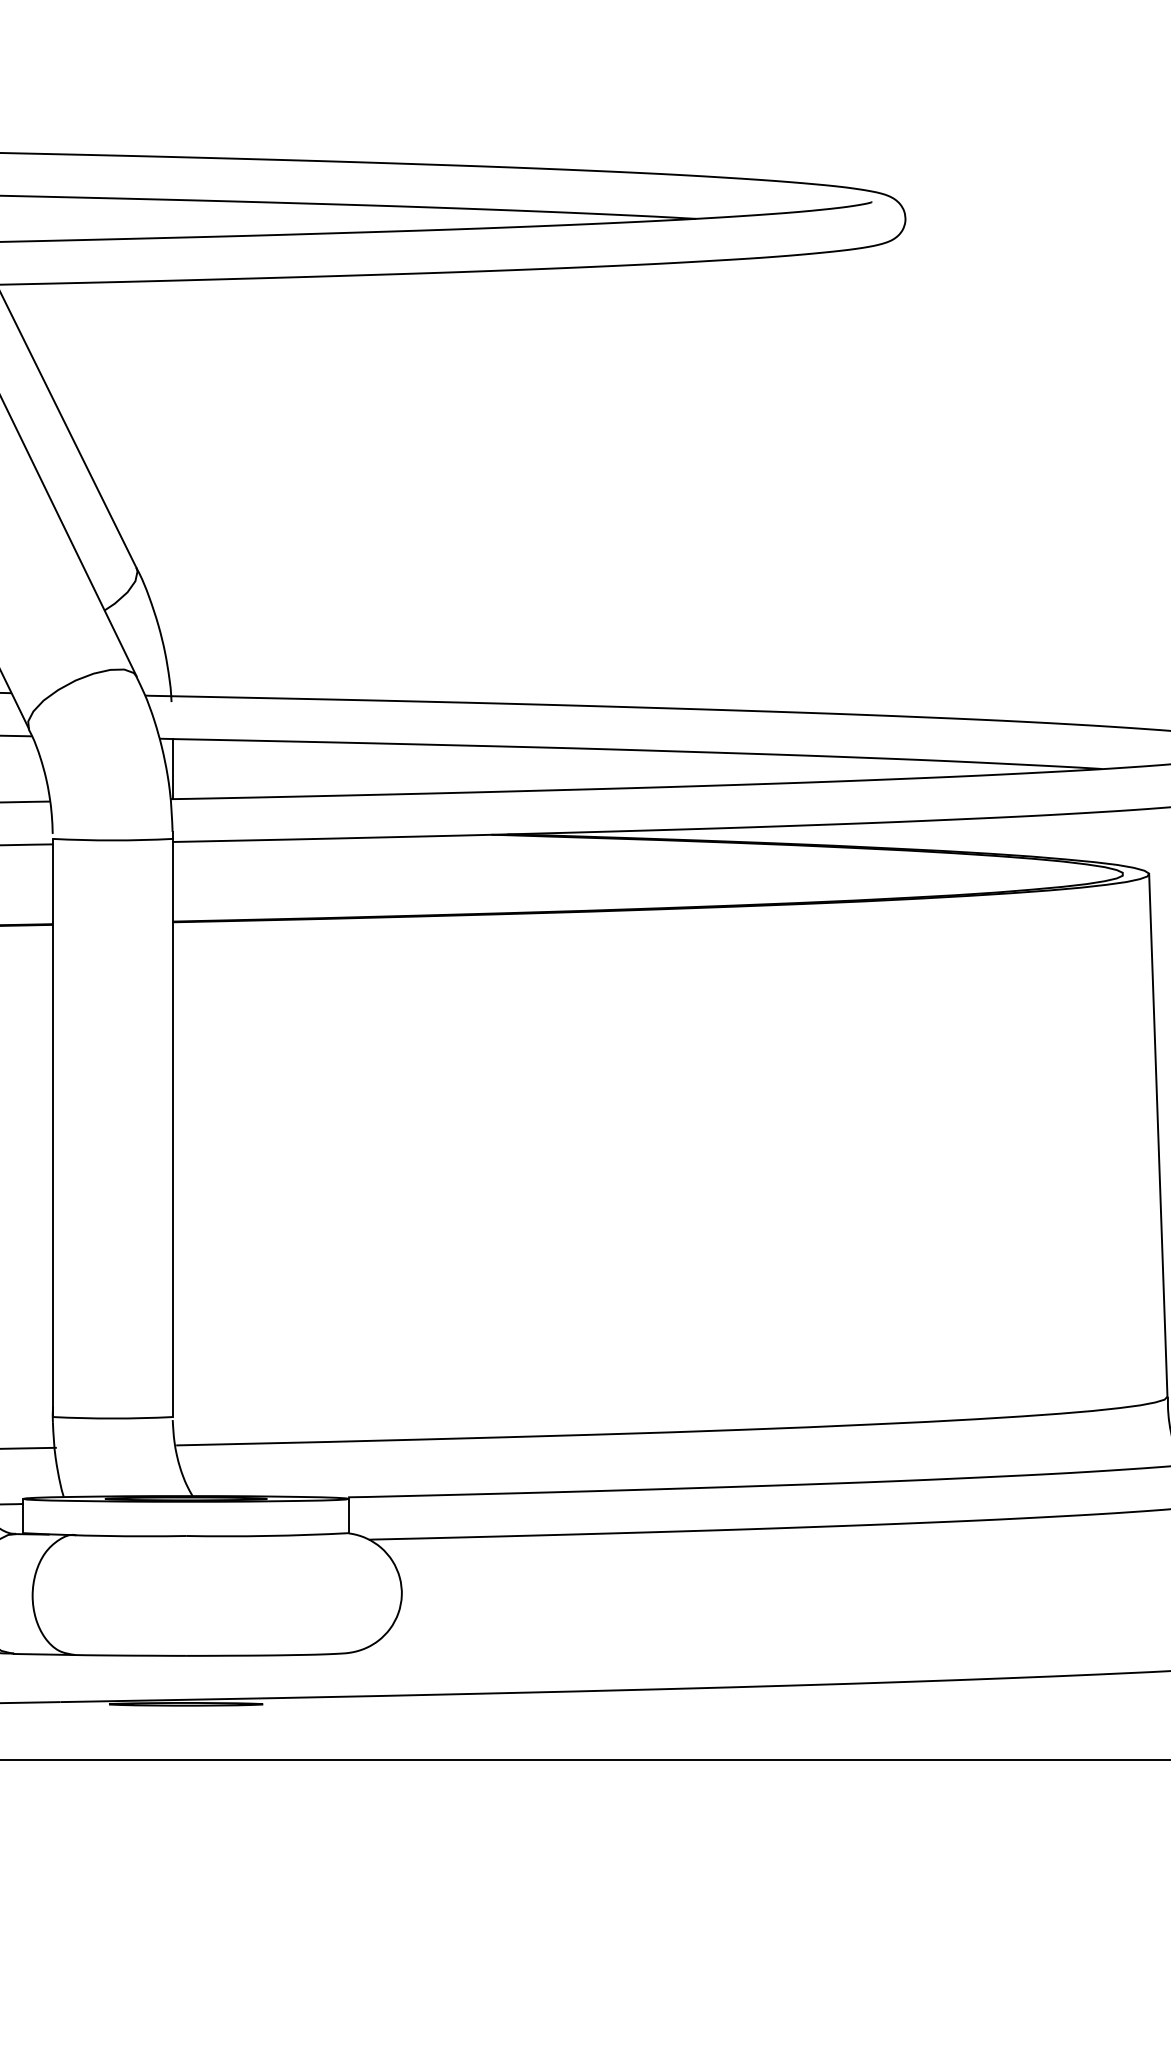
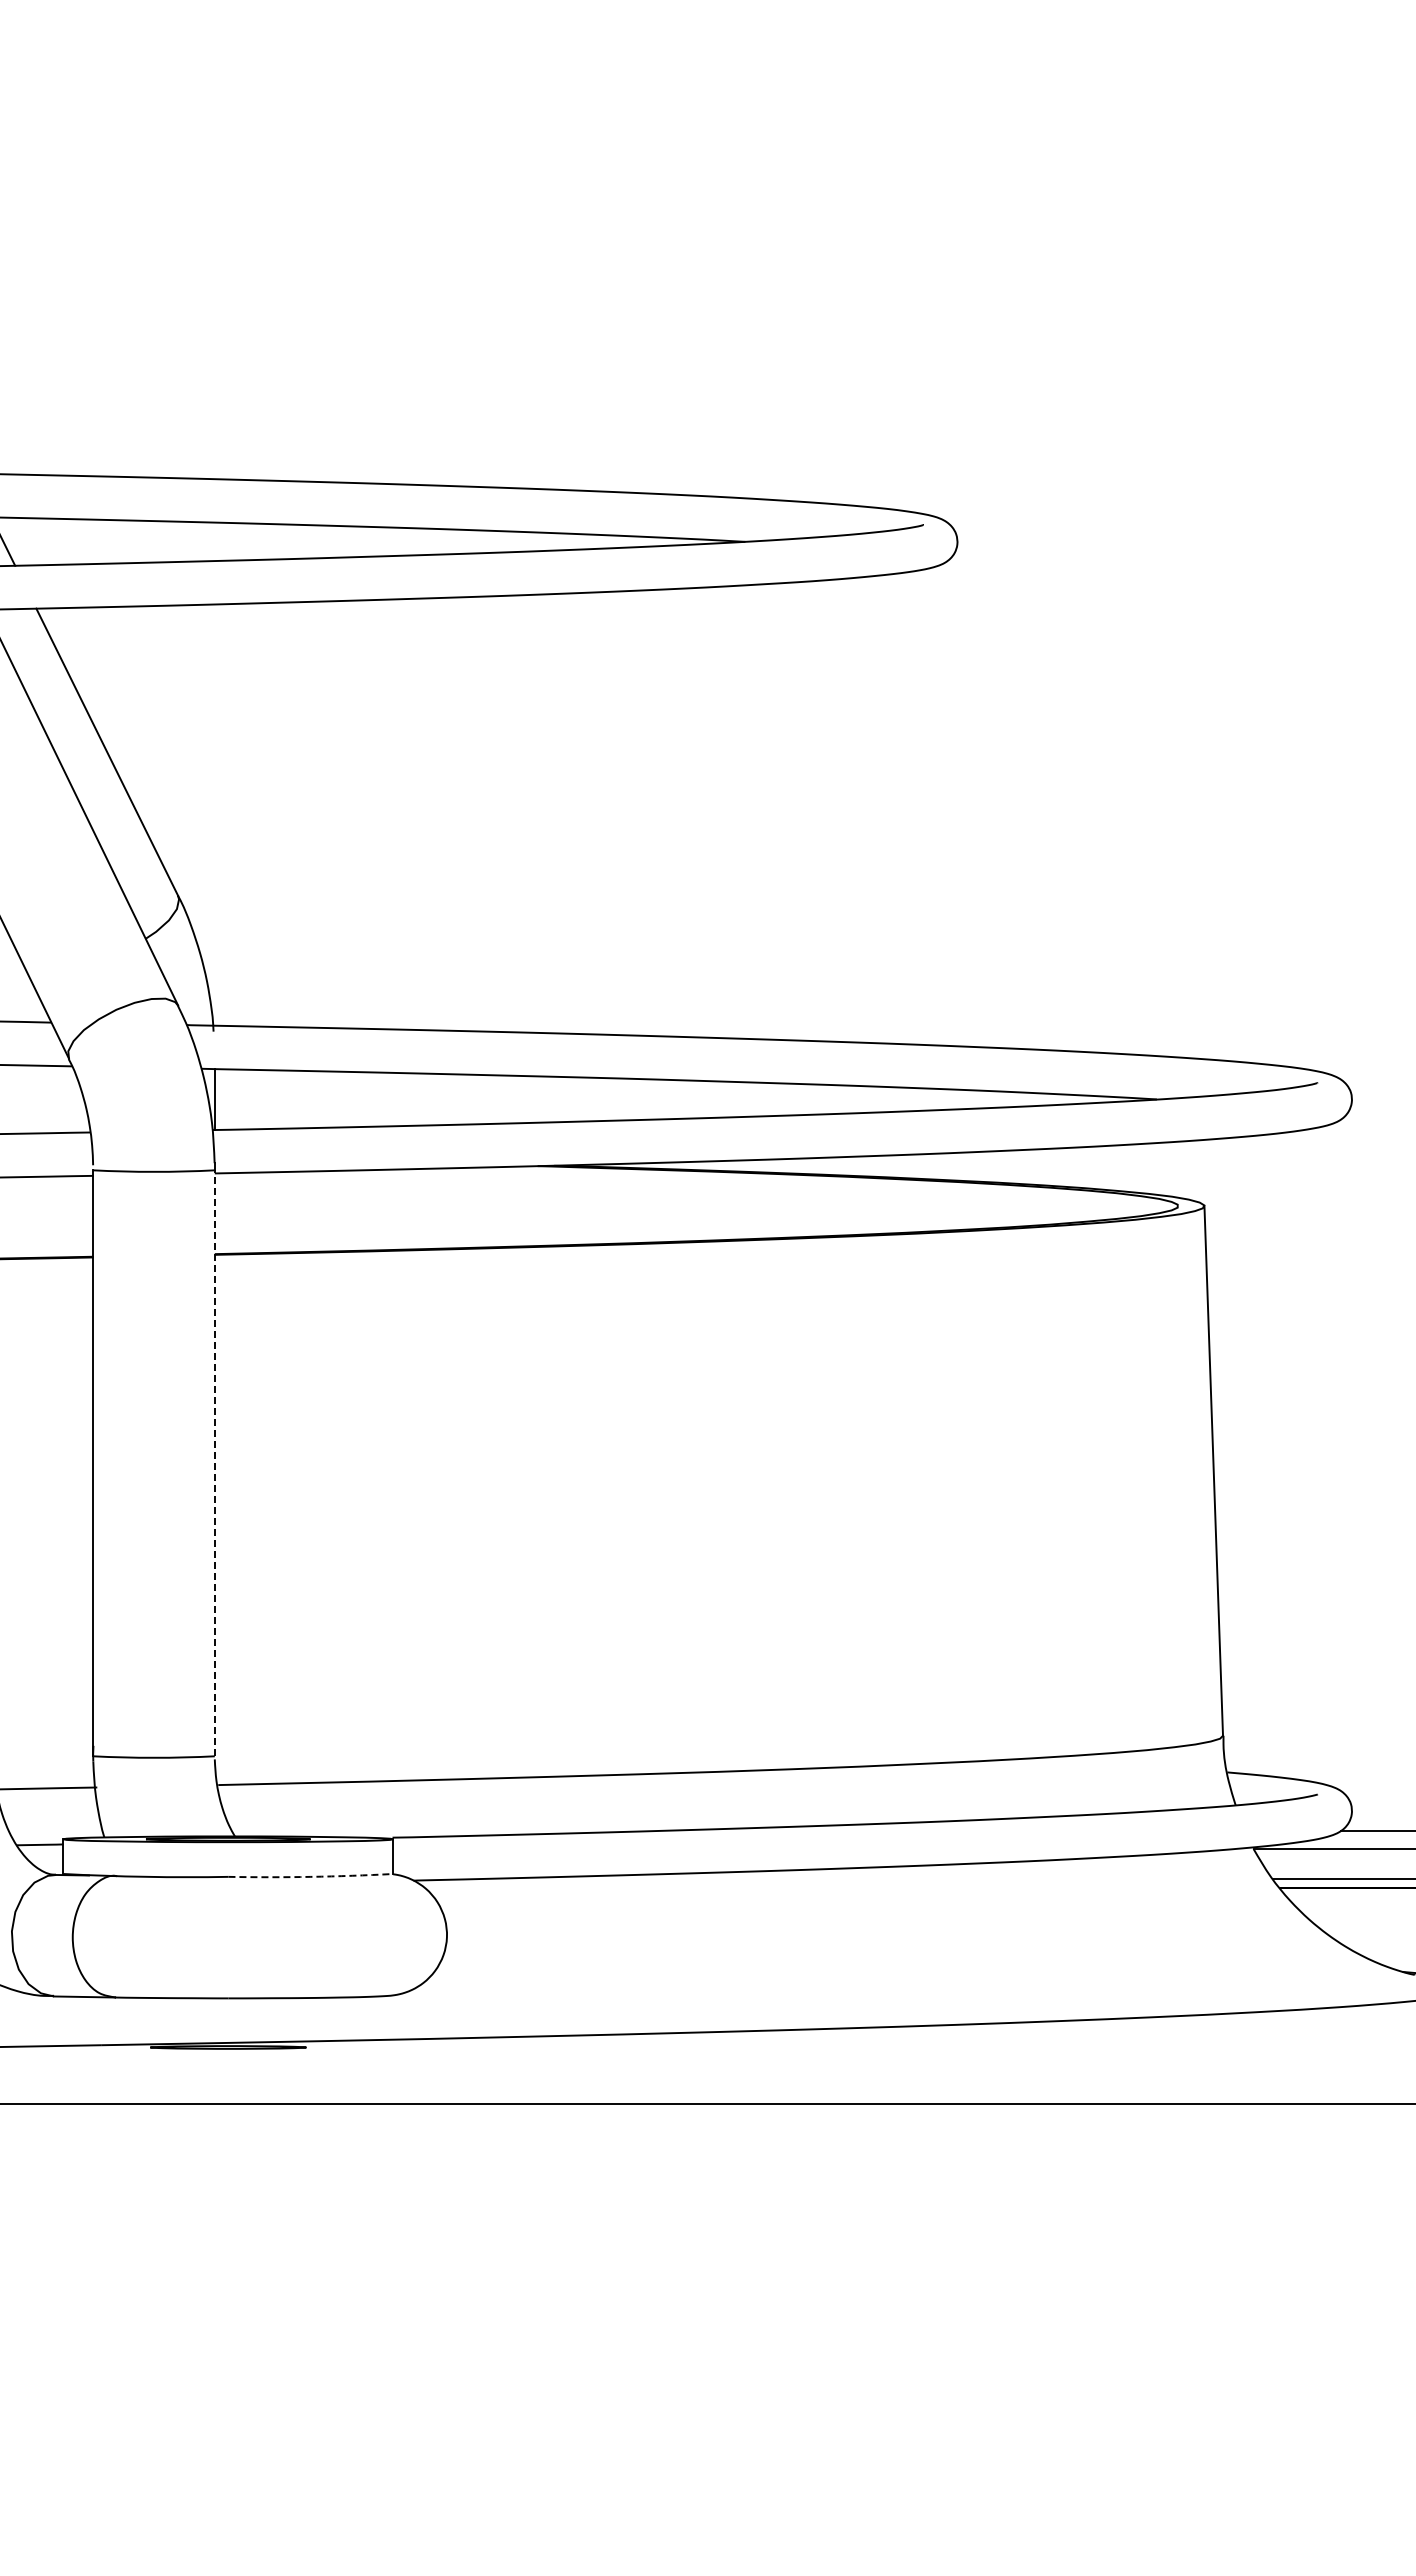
line: (172, 1128) -> (214, 1463), solid -> dashed
arc: (267, 1535) -> (310, 1876), solid -> dashed

